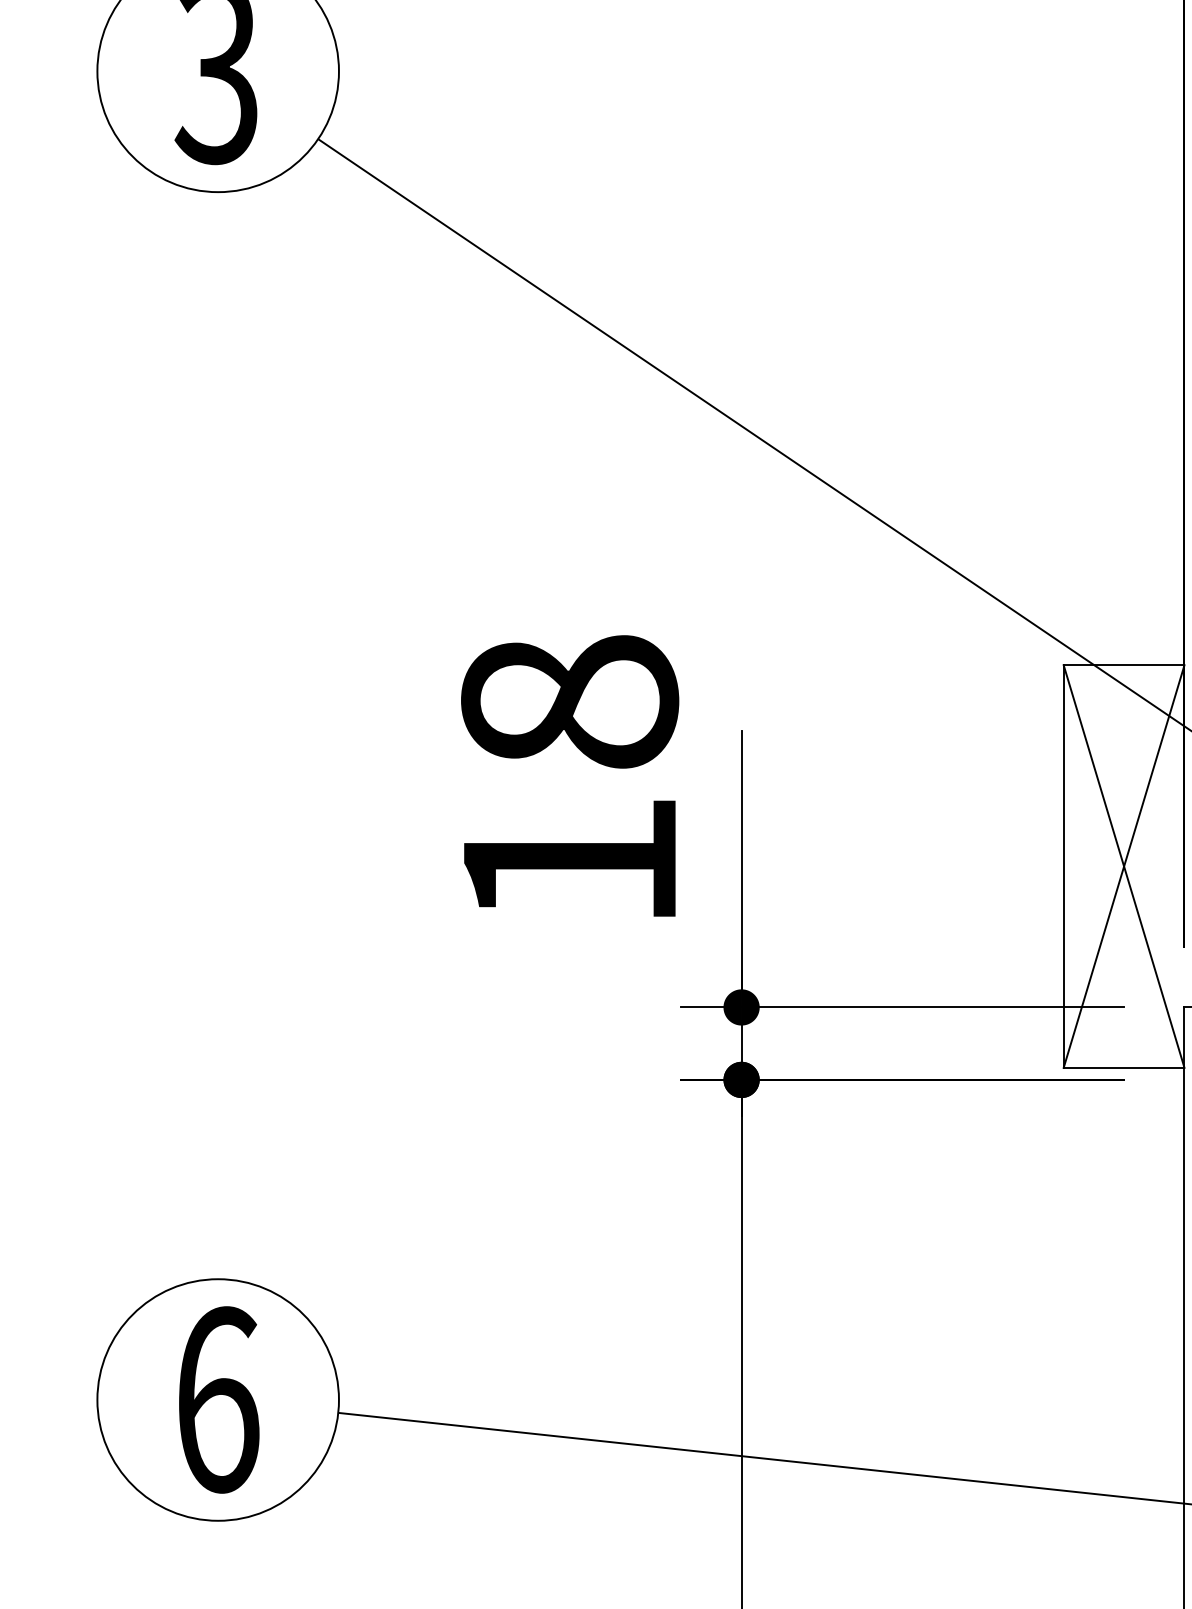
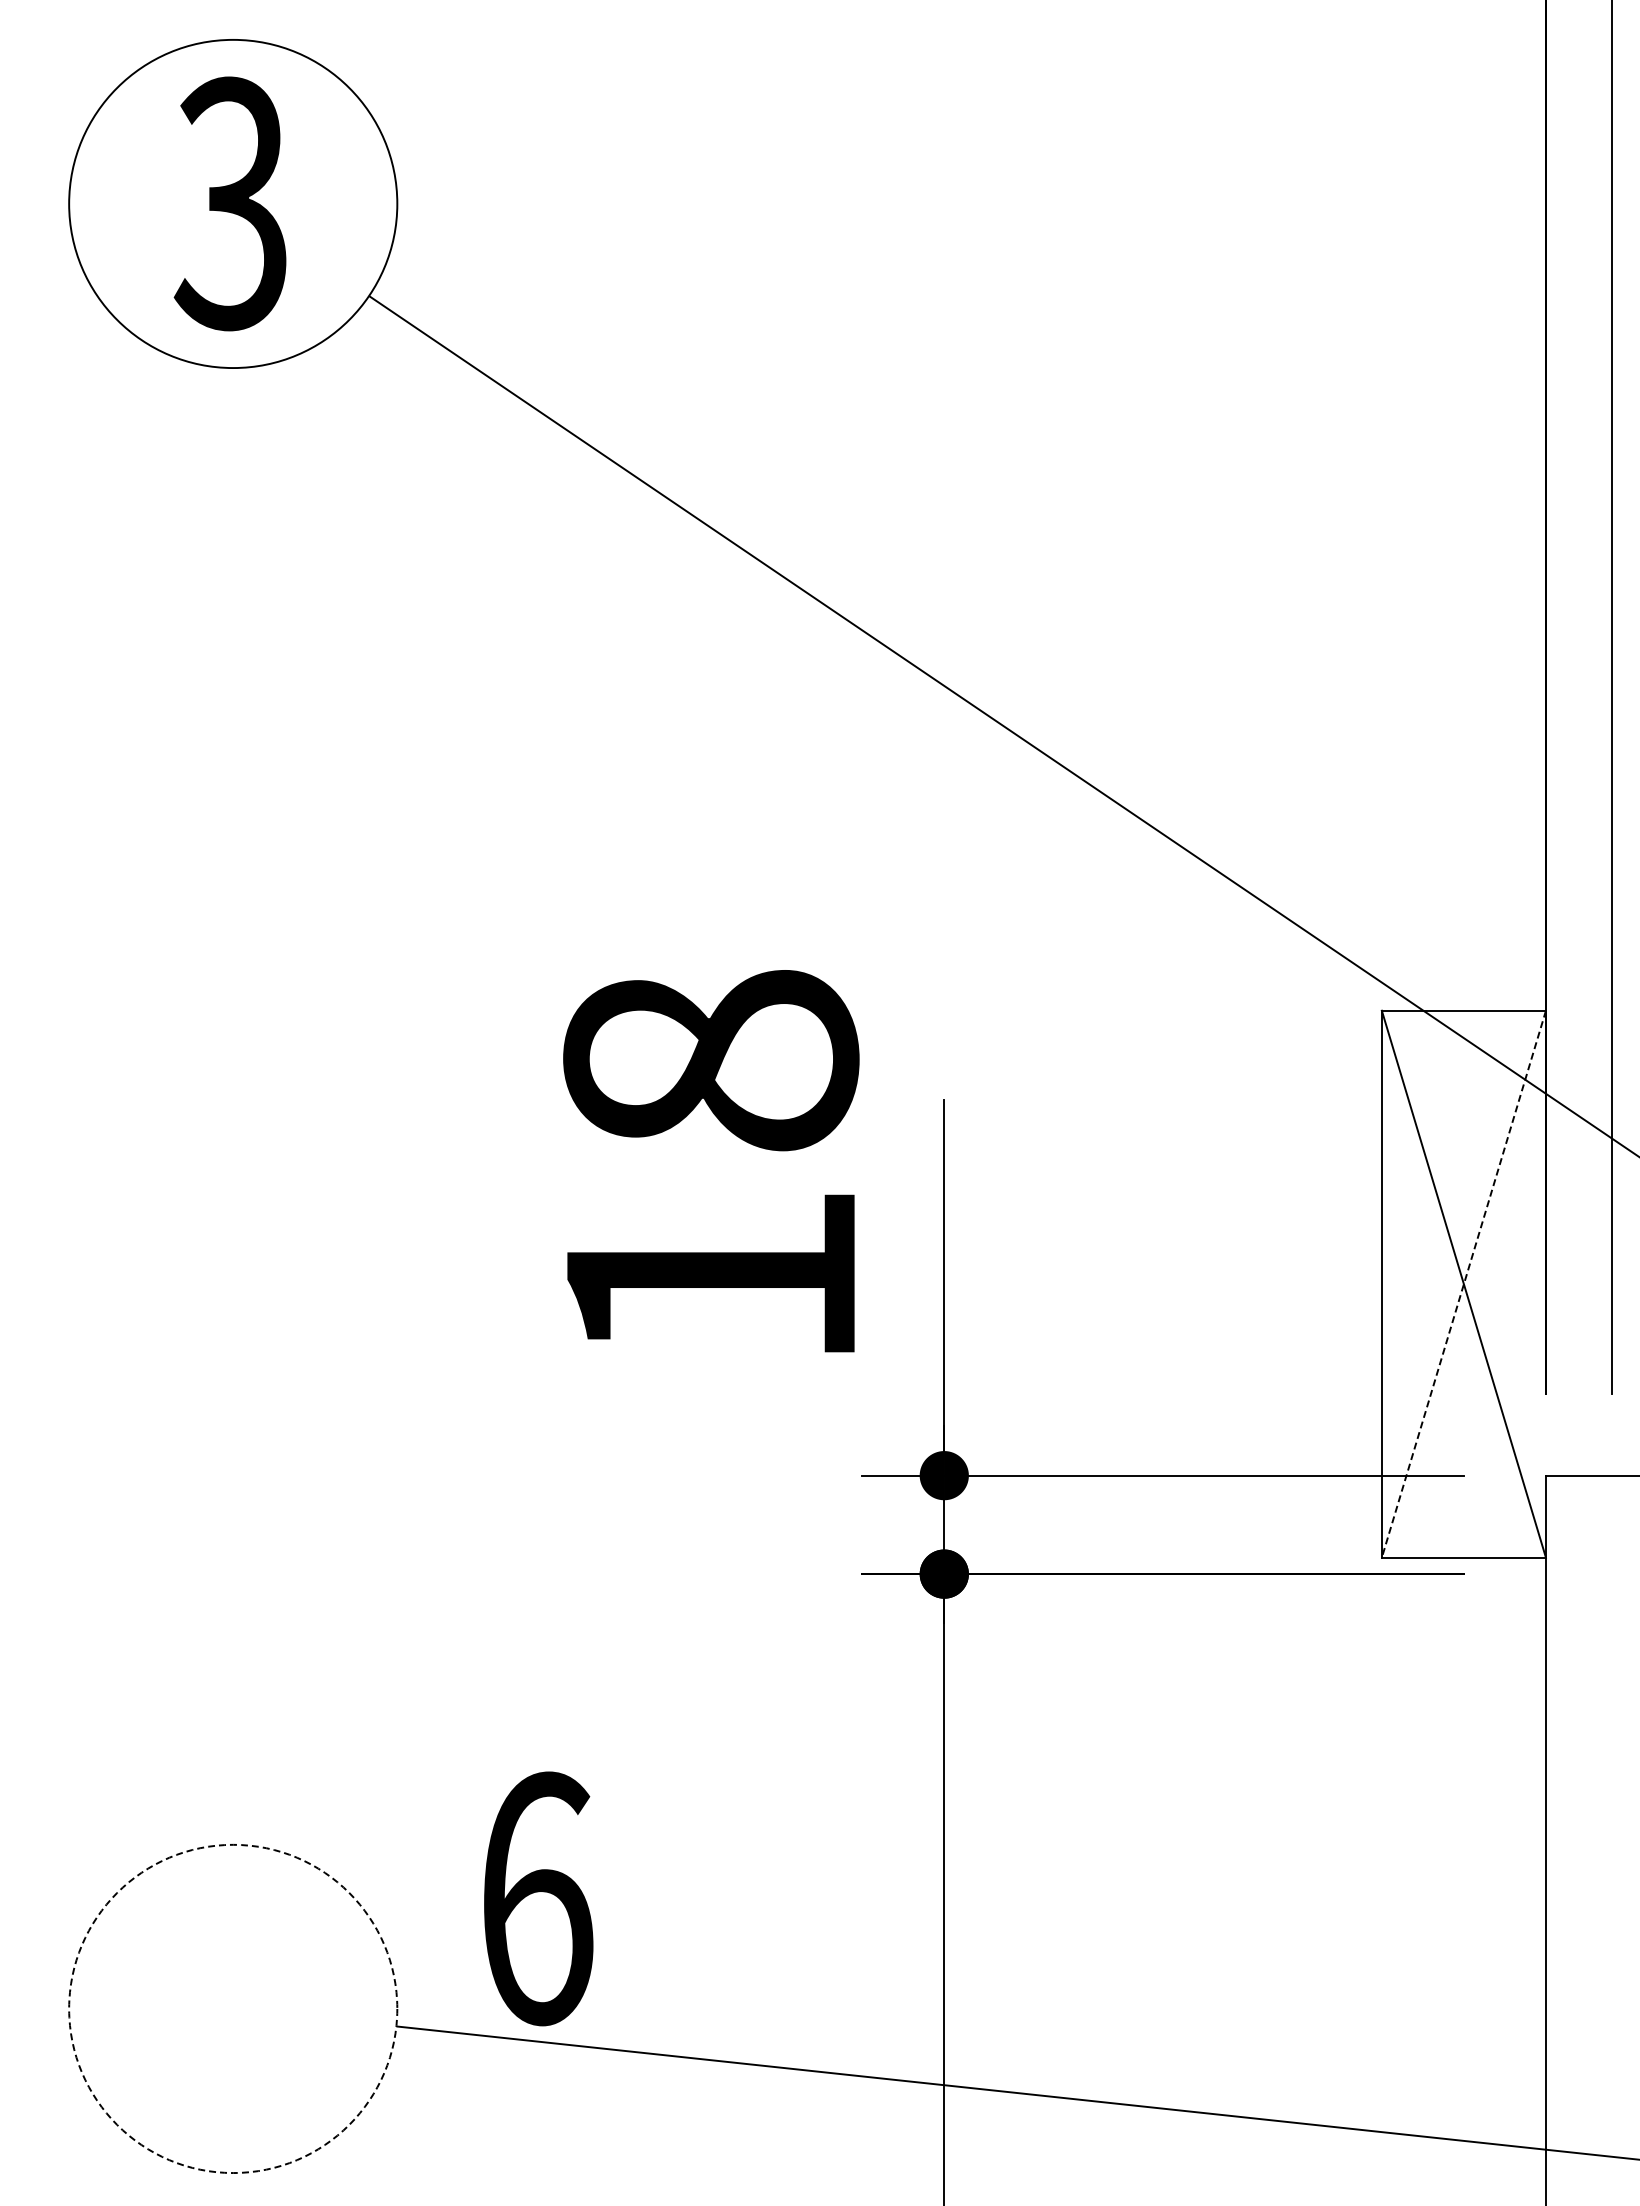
line: (1123, 866) -> (1463, 1284), solid -> dashed
circle: (218, 1399) -> (233, 2008), solid -> dashed
text: (219, 1399) -> (538, 1898), moved

